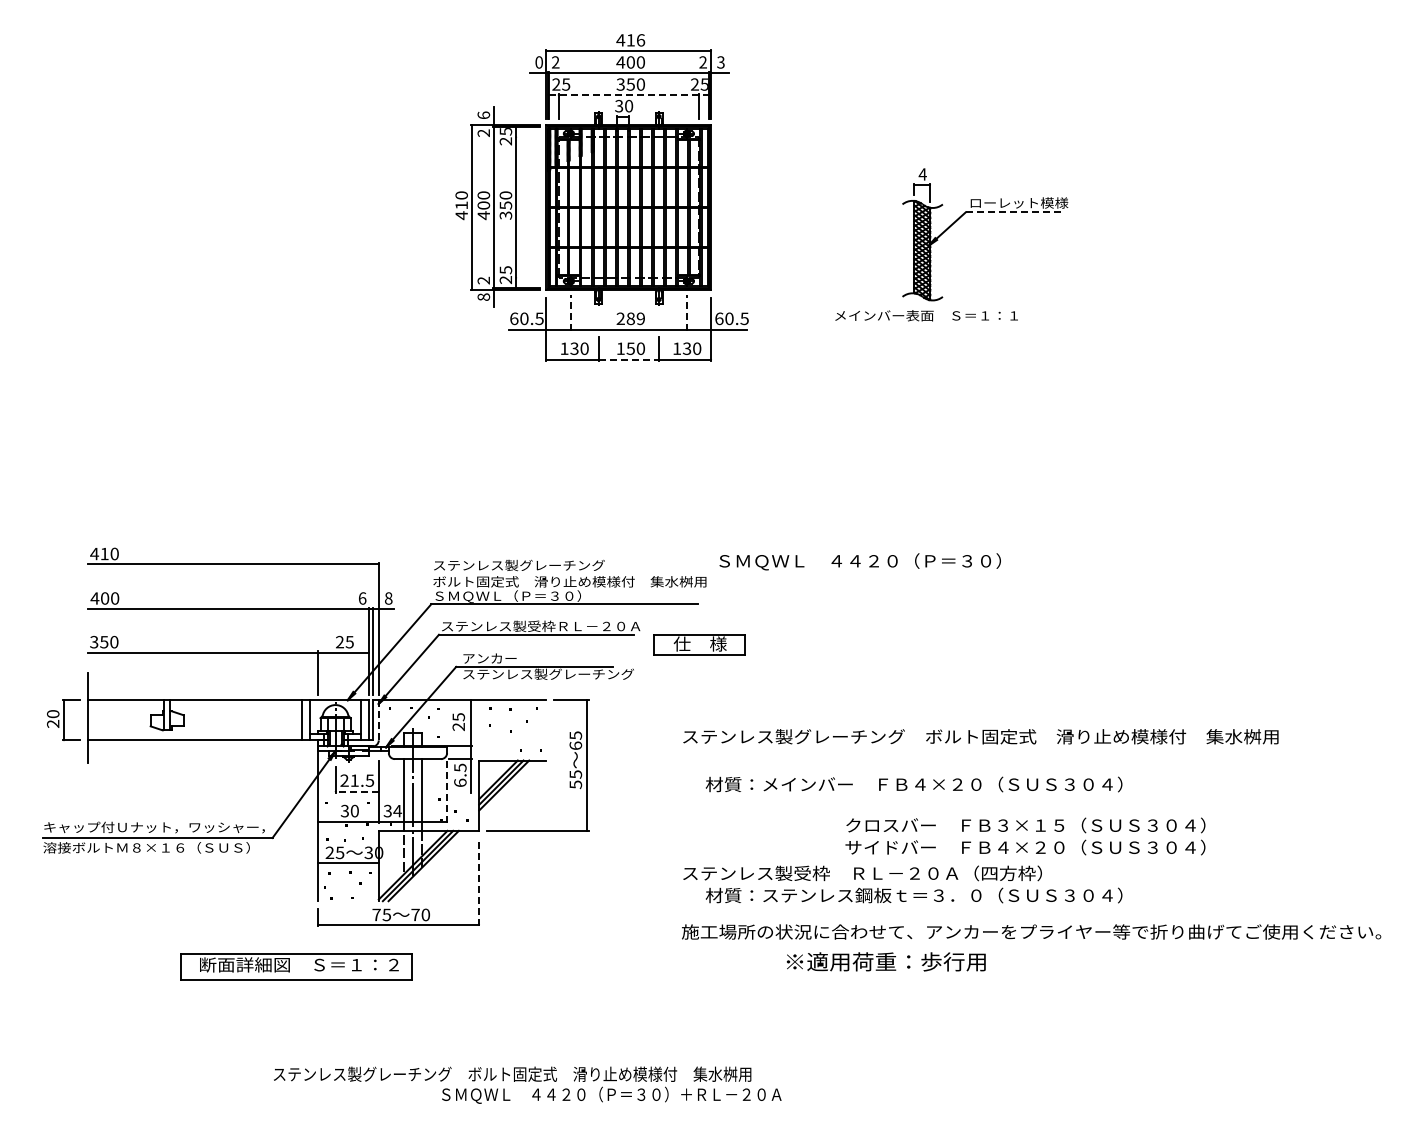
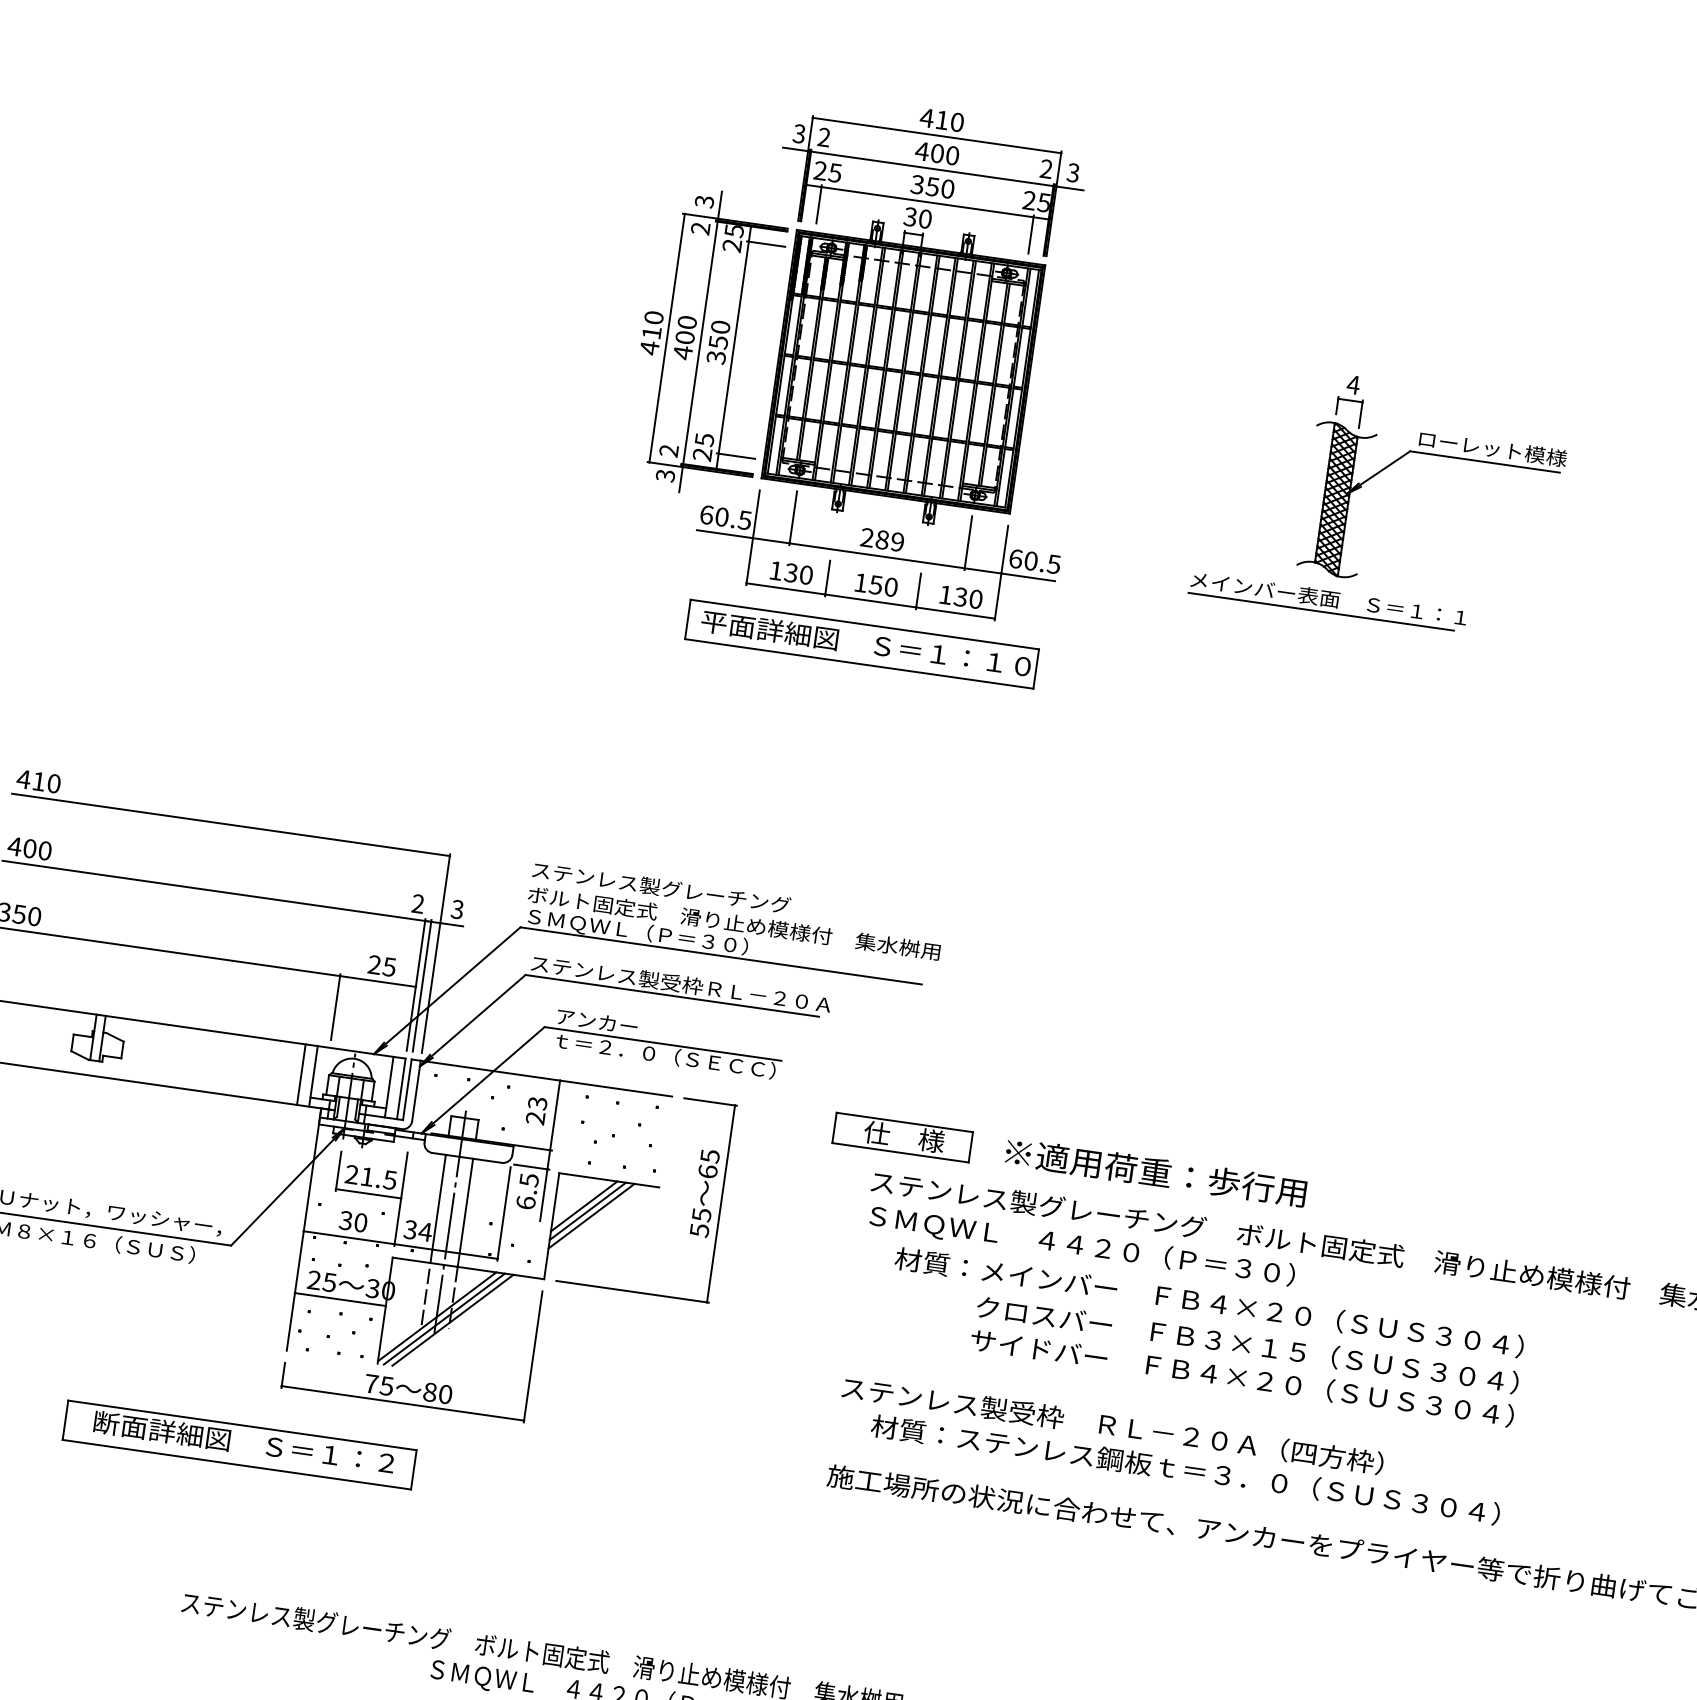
text: (640, 40) -> (956, 122), 416 -> 410
text: (538, 62) -> (798, 133), 0 -> 3
line: (629, 94) -> (928, 201), dashed -> solid
text: (483, 115) -> (704, 201), 6 -> 3
line: (527, 137) -> (765, 244), added
line: (1015, 212) -> (1485, 462), dashed -> solid
line: (527, 277) -> (735, 455), added
text: (483, 297) -> (664, 476), 8 -> 3
line: (570, 312) -> (792, 517), dashed -> solid
line: (686, 312) -> (967, 542), dashed -> solid
line: (922, 324) -> (1320, 611), added
line: (629, 359) -> (871, 600), dashed -> solid
part: (627, 388) -> (862, 644), added
text: (859, 561) -> (1081, 1245), moved
text: (362, 598) -> (418, 903), 6 -> 2
text: (388, 598) -> (457, 909), 8 -> 3
part: (699, 644) -> (903, 1137), moved
text: (548, 674) -> (682, 1058), ステンレス製グレーチング -> ｔ＝２．０（ＳＥＣＣ）
text: (458, 716) -> (537, 1102), 25 -> 23
line: (378, 719) -> (416, 1089), dashed -> solid
line: (357, 791) -> (369, 1193), dashed -> solid
line: (447, 791) -> (504, 1213), dashed -> solid
text: (1025, 836) -> (1244, 1361), moved
line: (479, 881) -> (533, 1355), dashed -> solid
text: (415, 914) -> (430, 1391), 70 -> 80
text: (885, 961) -> (1154, 1171), moved

